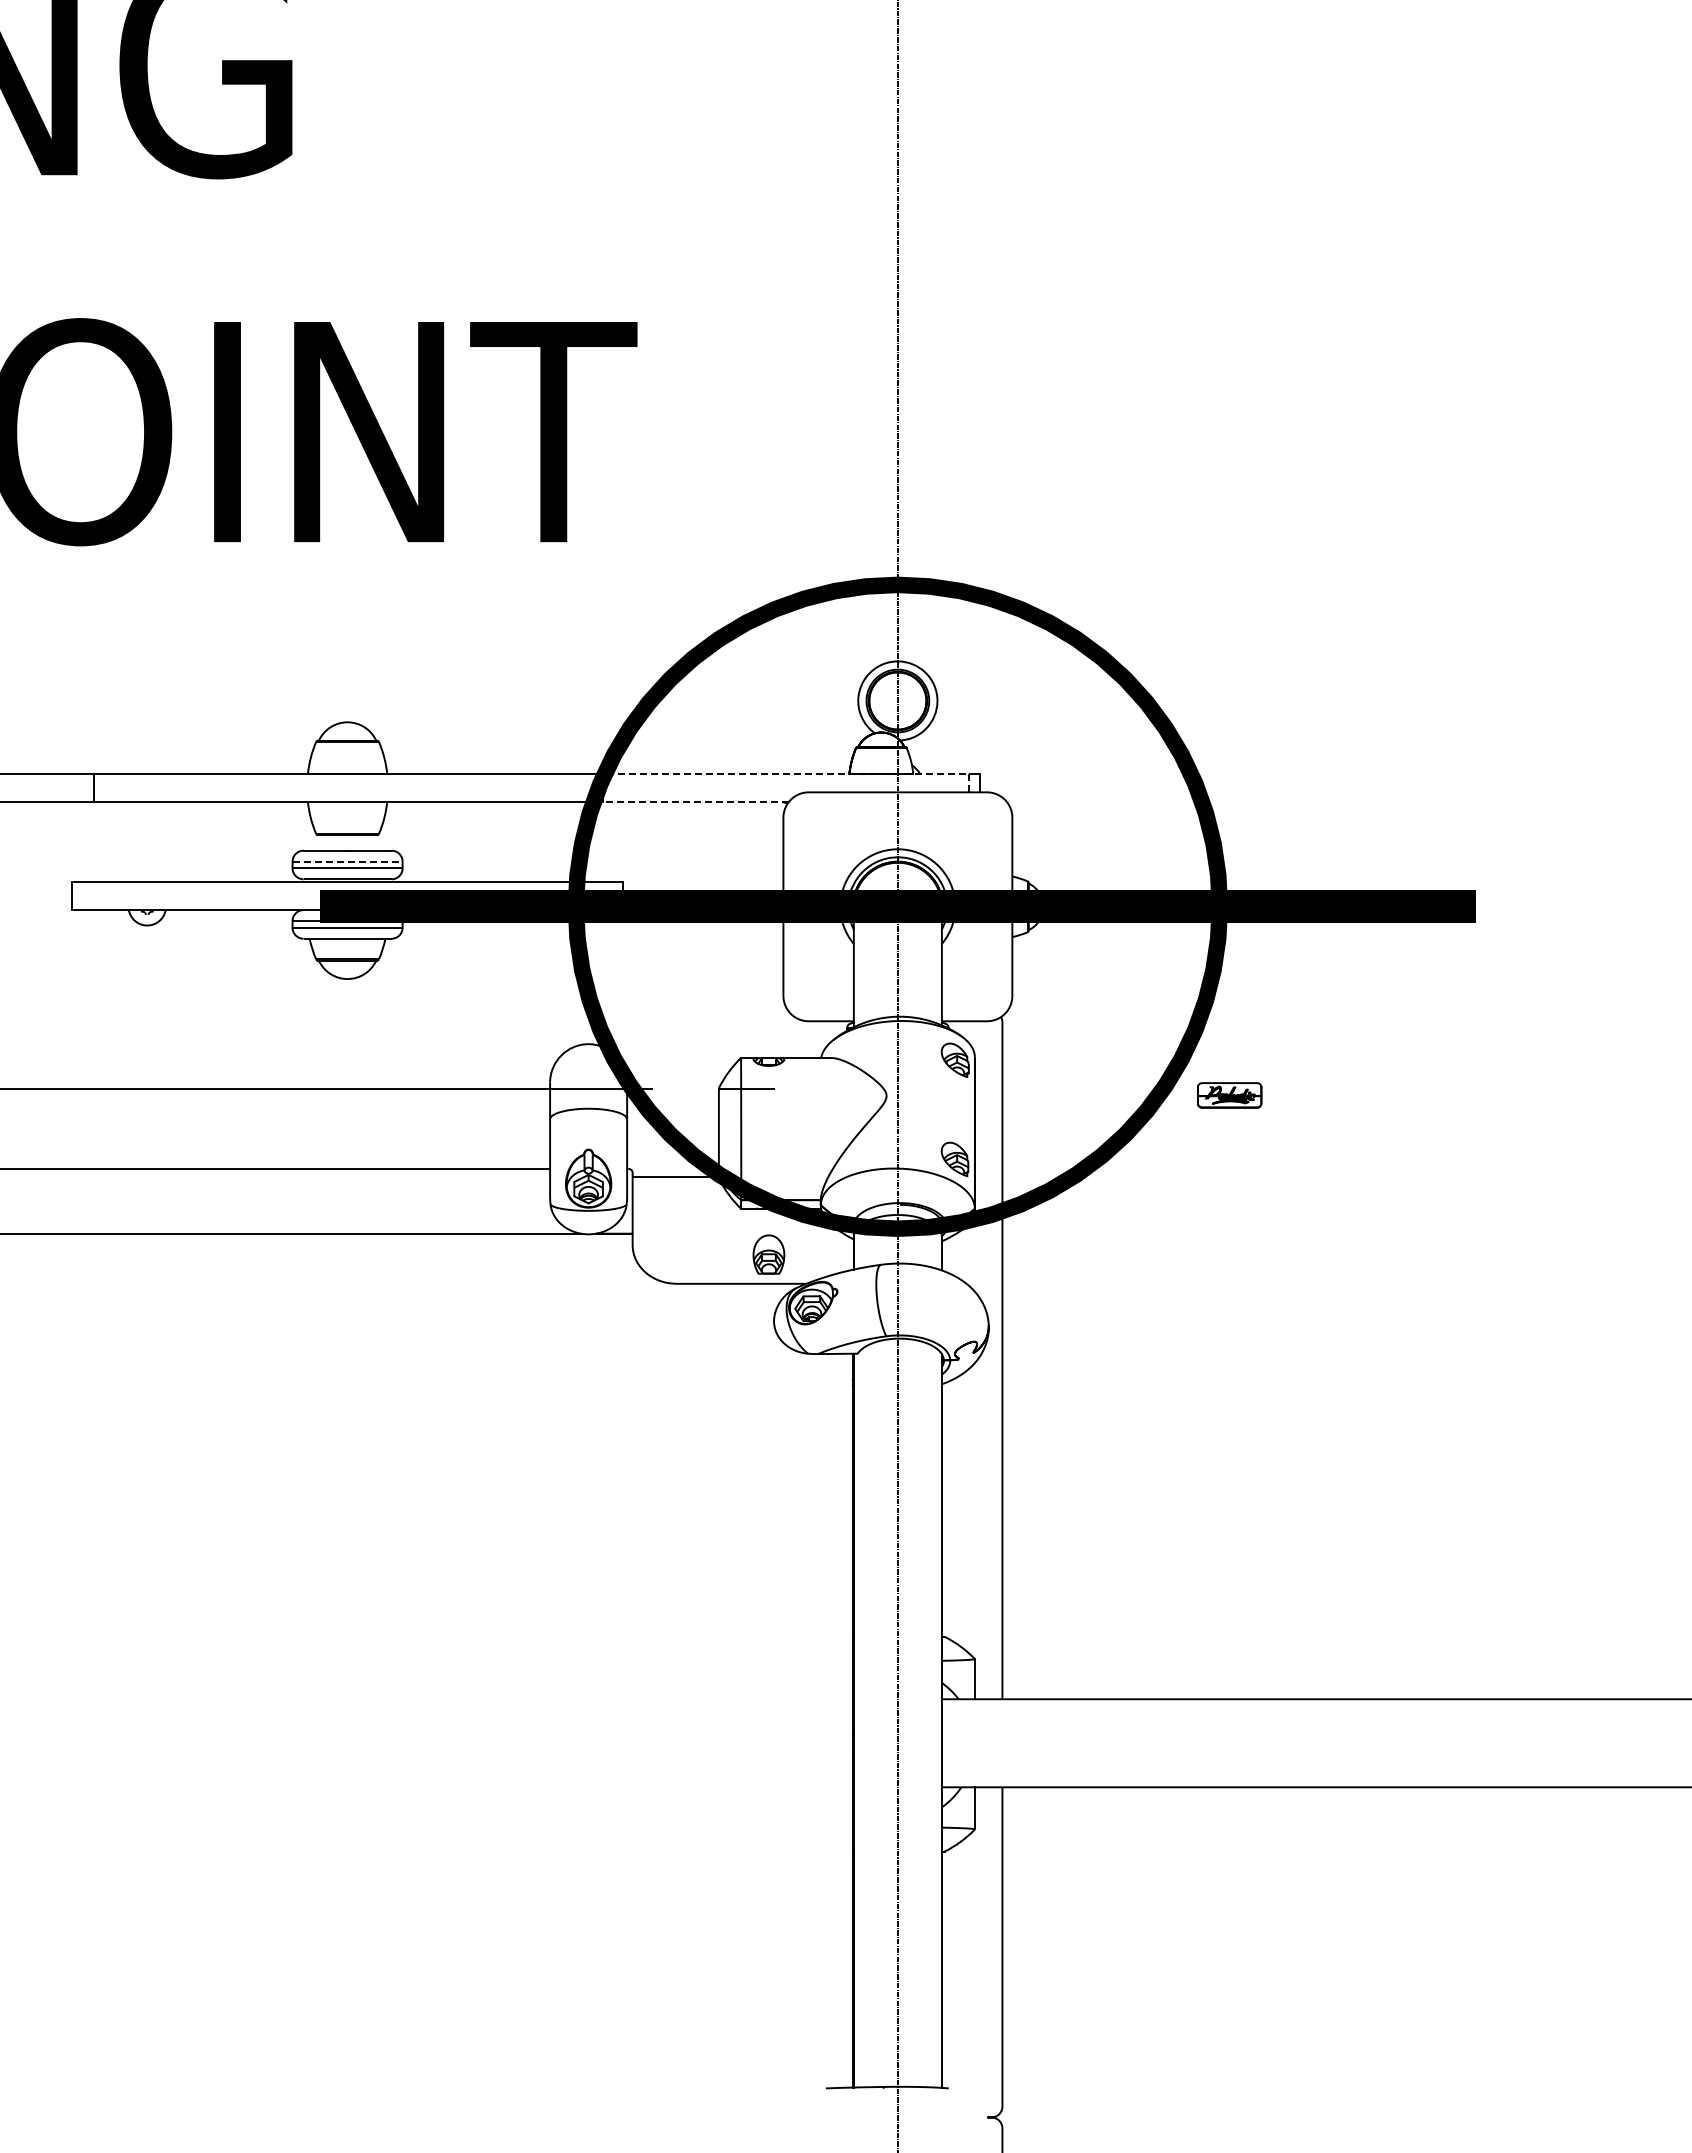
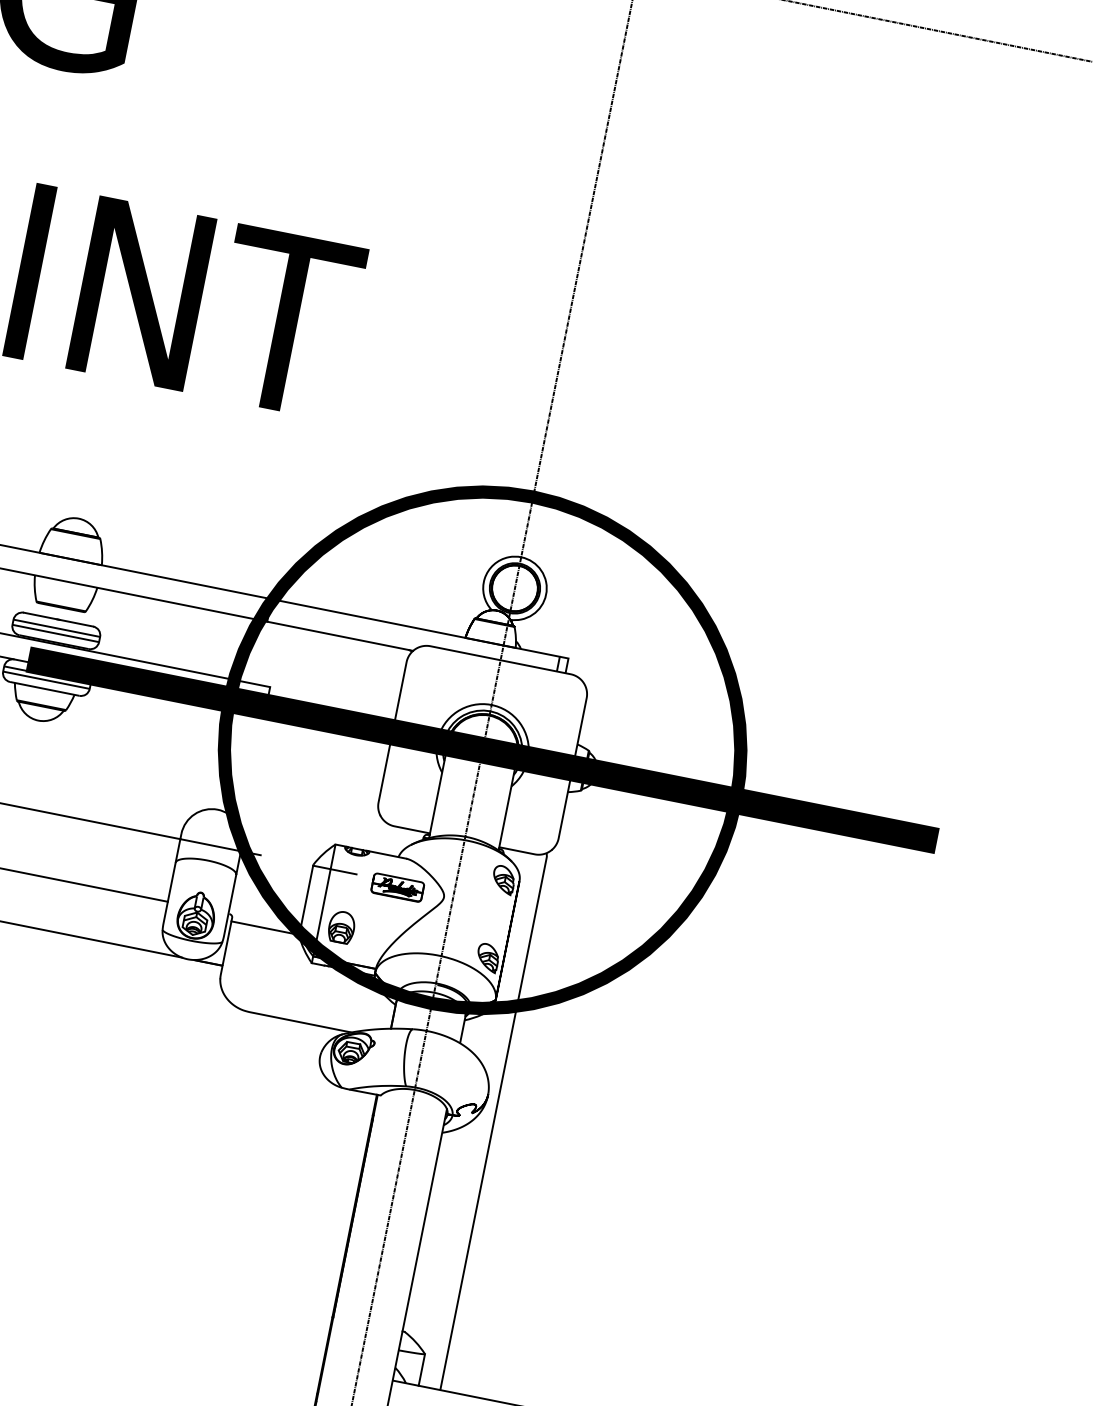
line: (795, 773) -> (423, 629), dashed -> solid
line: (695, 802) -> (339, 636), dashed -> solid
line: (347, 861) -> (56, 628), dashed -> solid
part: (1229, 1095) -> (397, 887), moved
part: (768, 1254) -> (341, 927), moved

